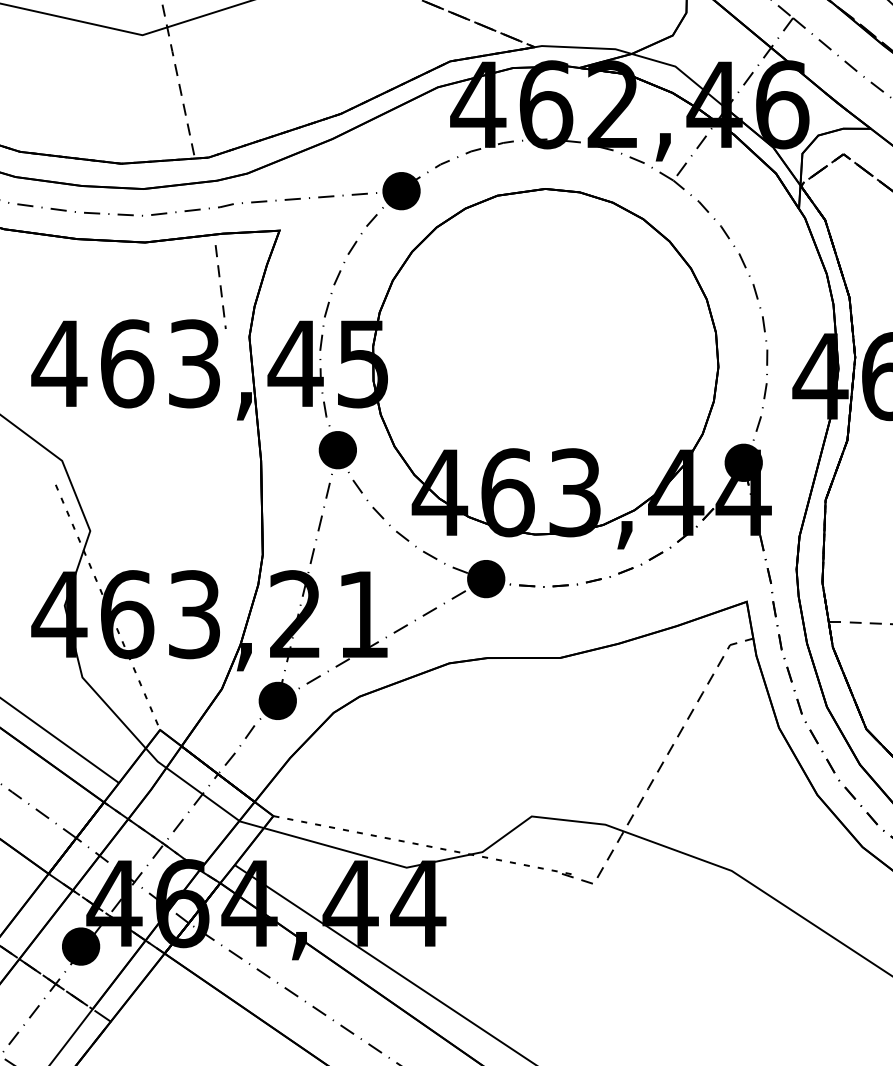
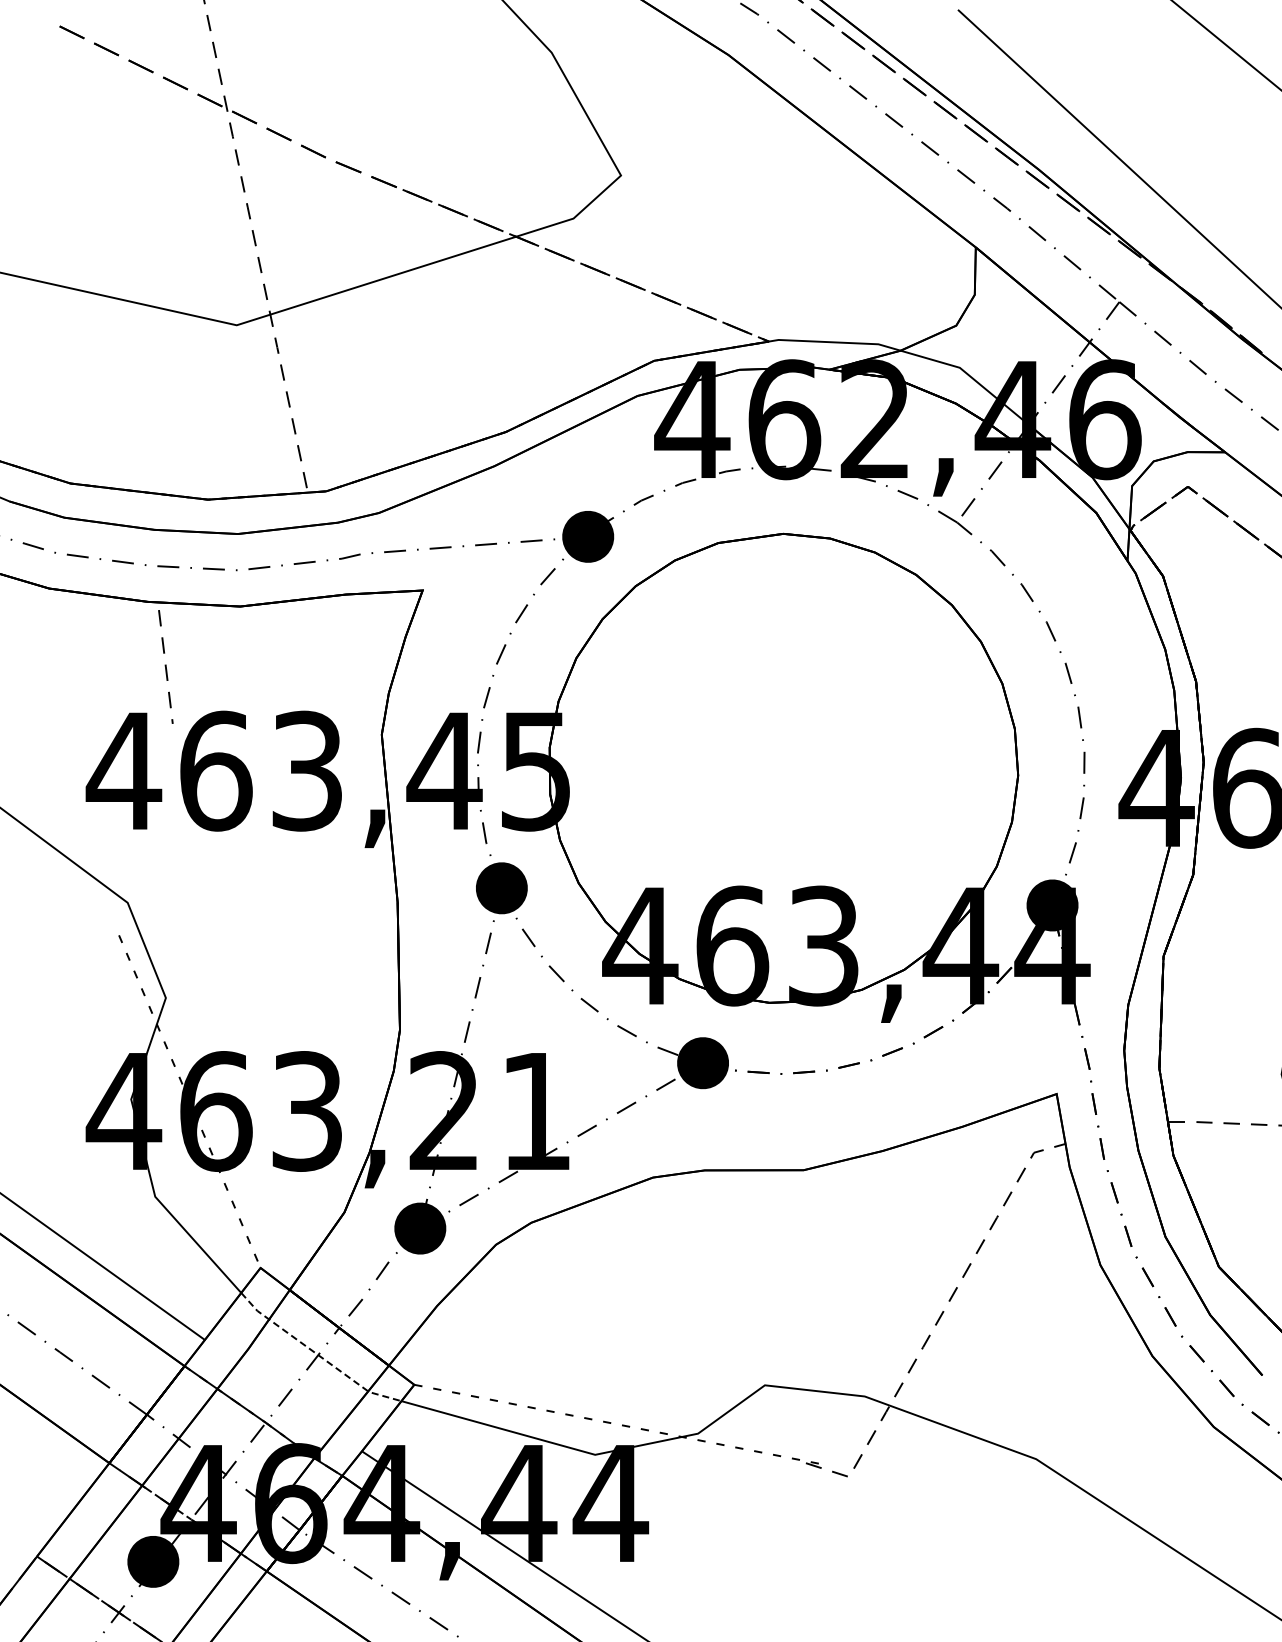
line: (220, 286) -> (165, 666), moved
line: (201, 793) -> (316, 1354), solid -> dashed

